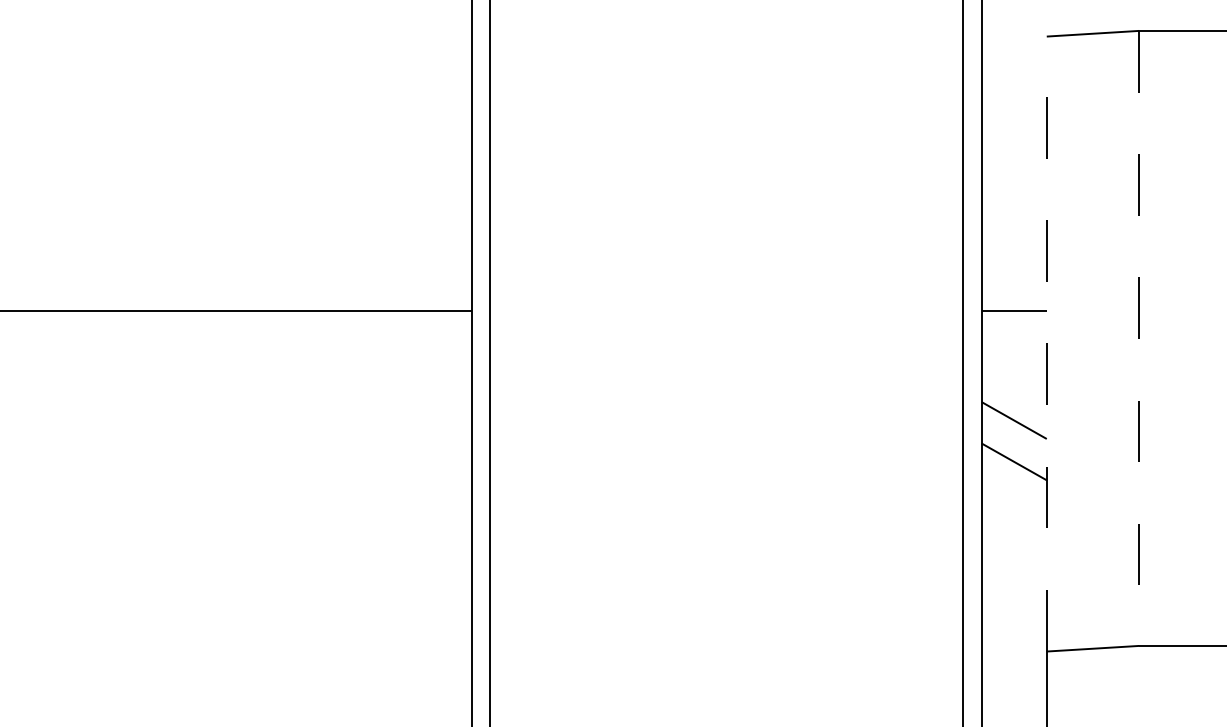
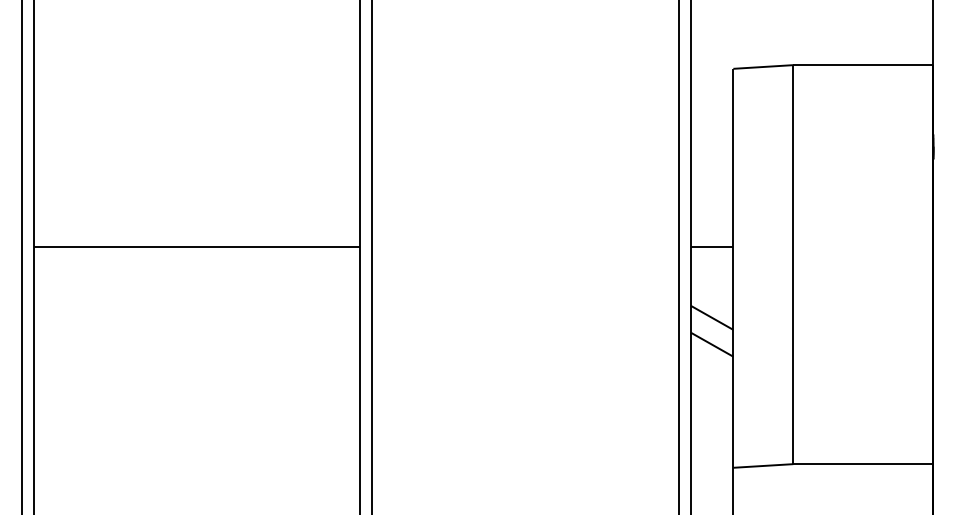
line: (1139, 339) -> (793, 265), dashed -> solid
line: (1047, 342) -> (733, 267), dashed -> solid

